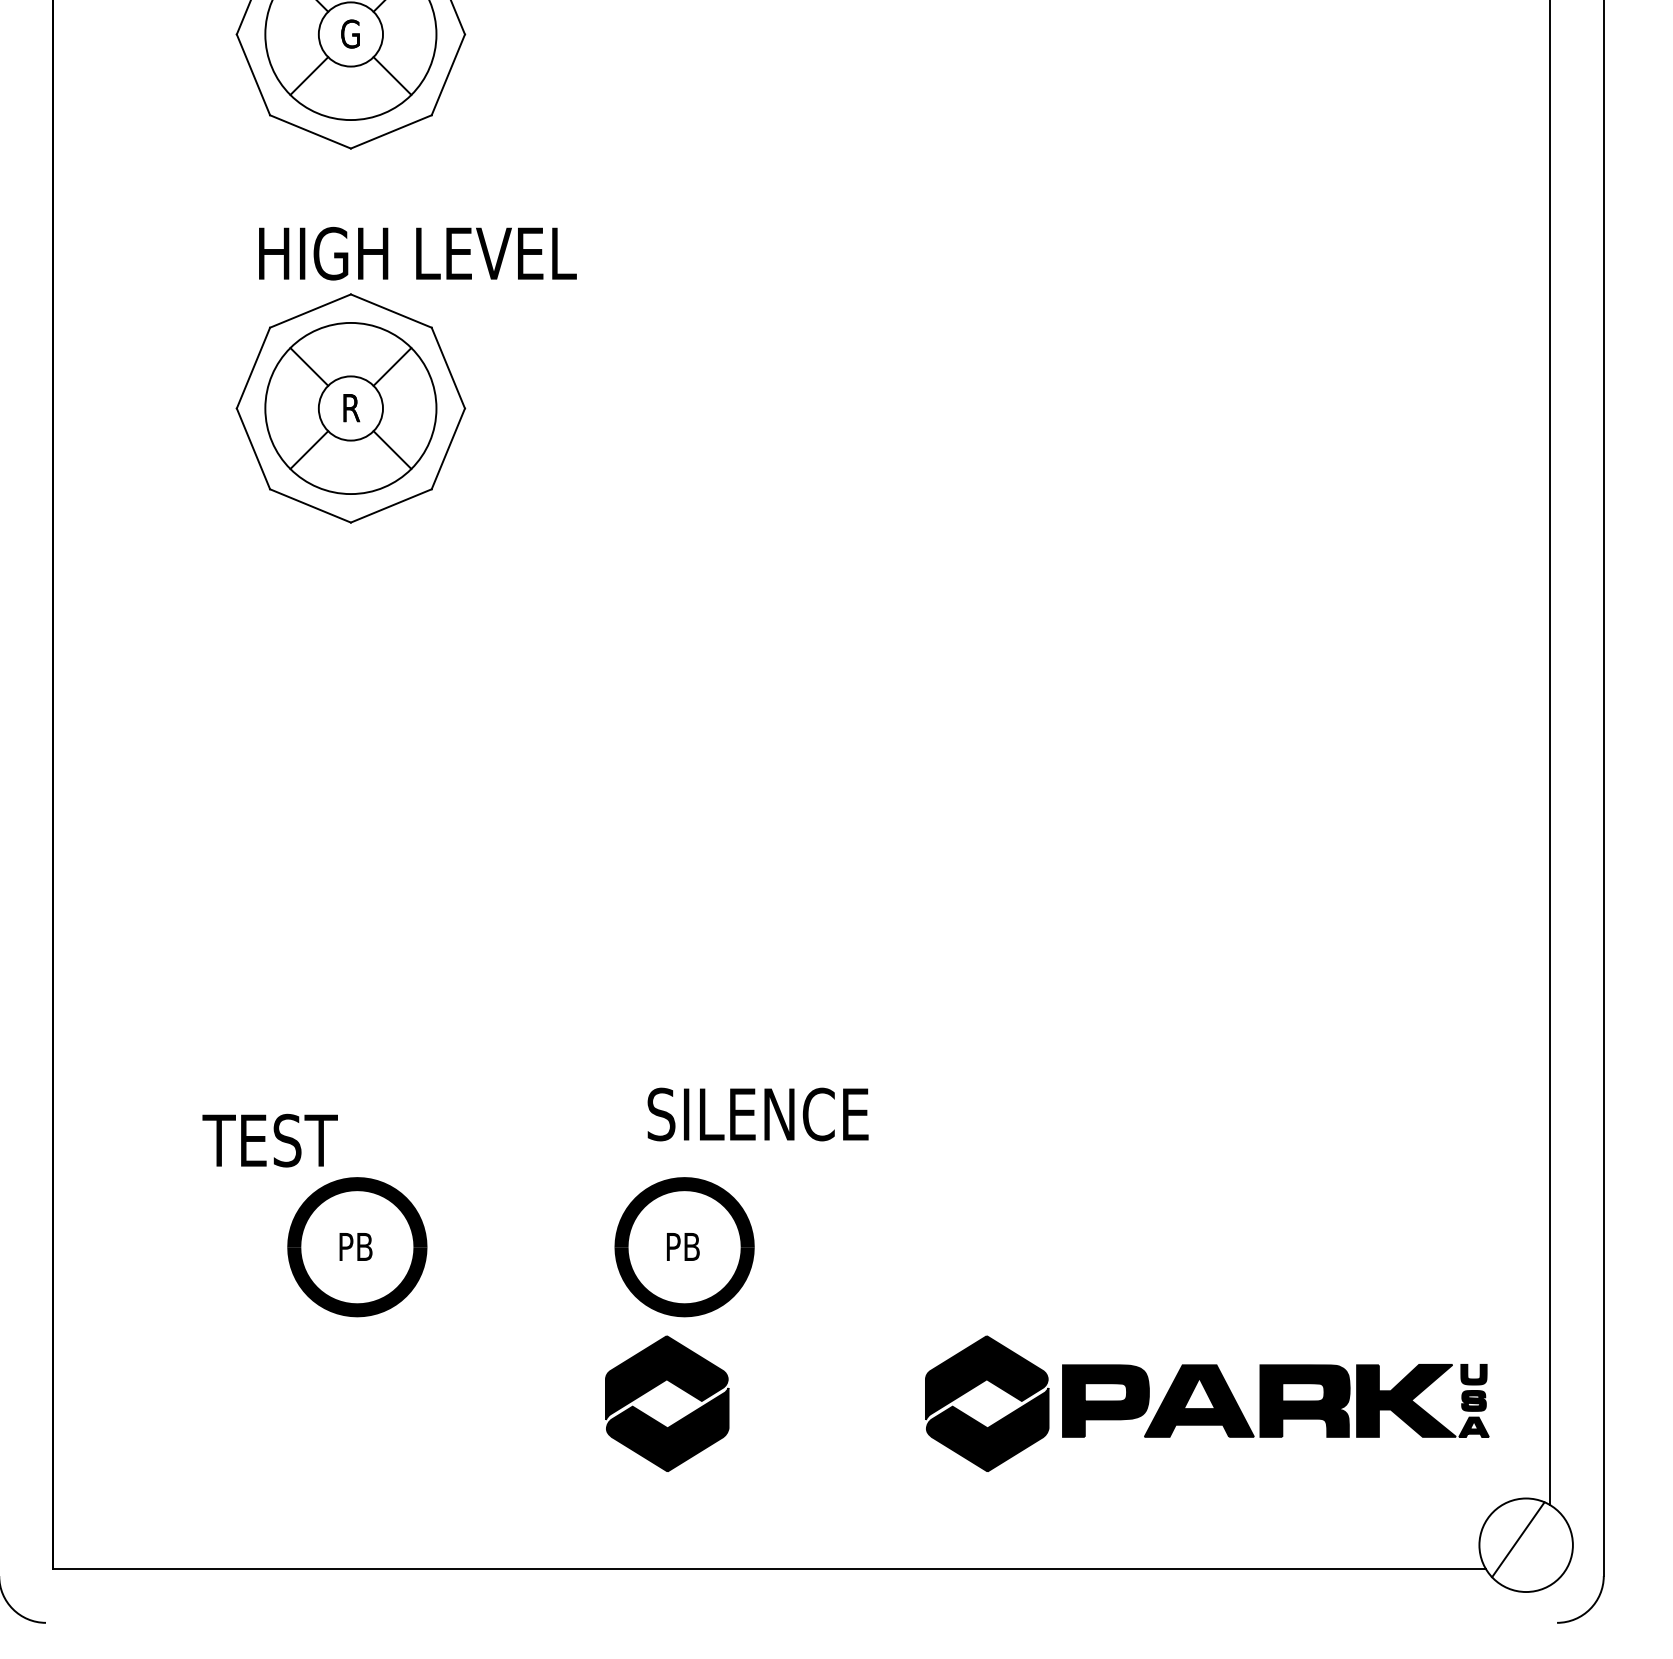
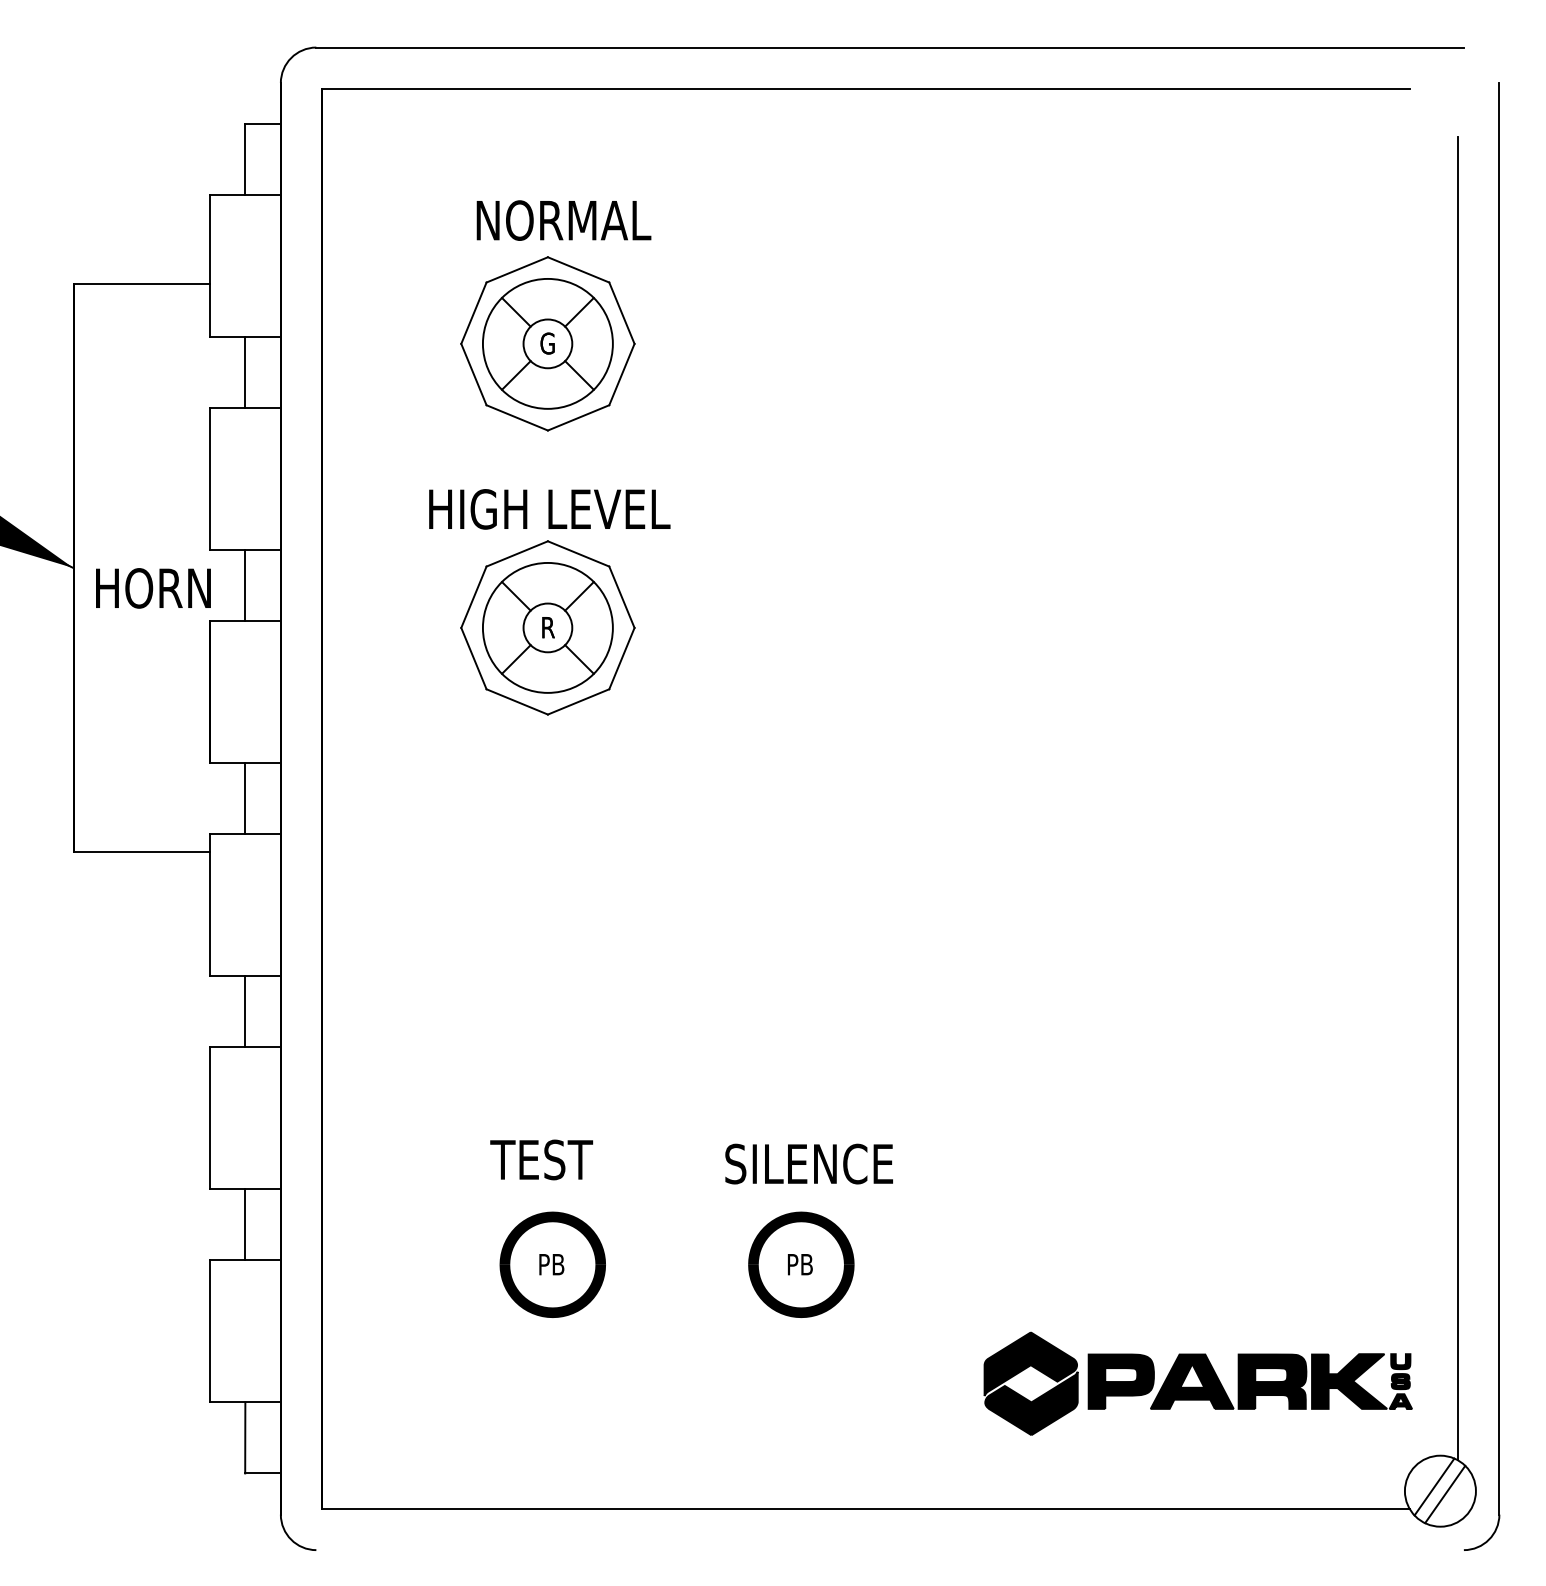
text: (417, 253) -> (549, 509), moved
text: (757, 1113) -> (808, 1163), moved
text: (270, 1140) -> (541, 1159), moved
part: (666, 1403) -> (787, 1383), removed
line: (1532, 1549) -> (1445, 1494), added

